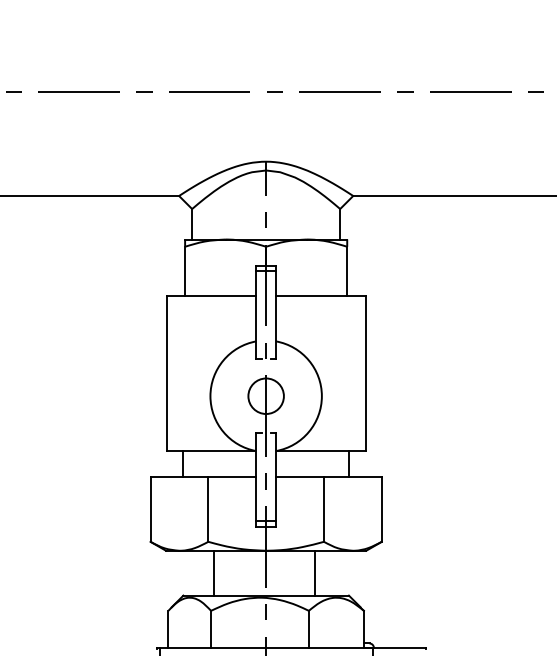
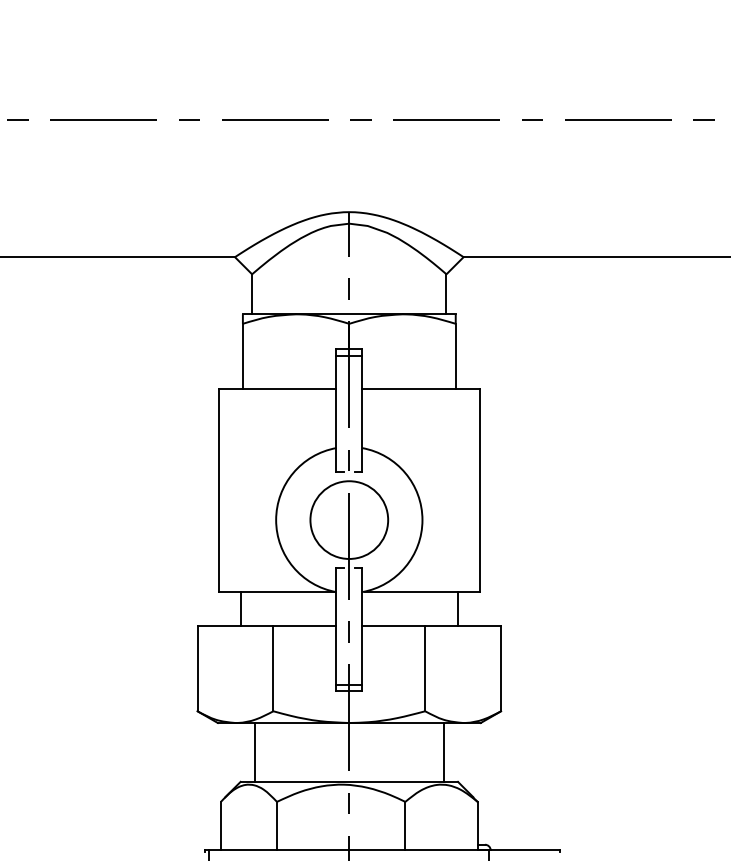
circle: (266, 395) -> (349, 519), size x1.67
line: (214, 573) -> (255, 752), moved
line: (315, 573) -> (443, 752), moved

